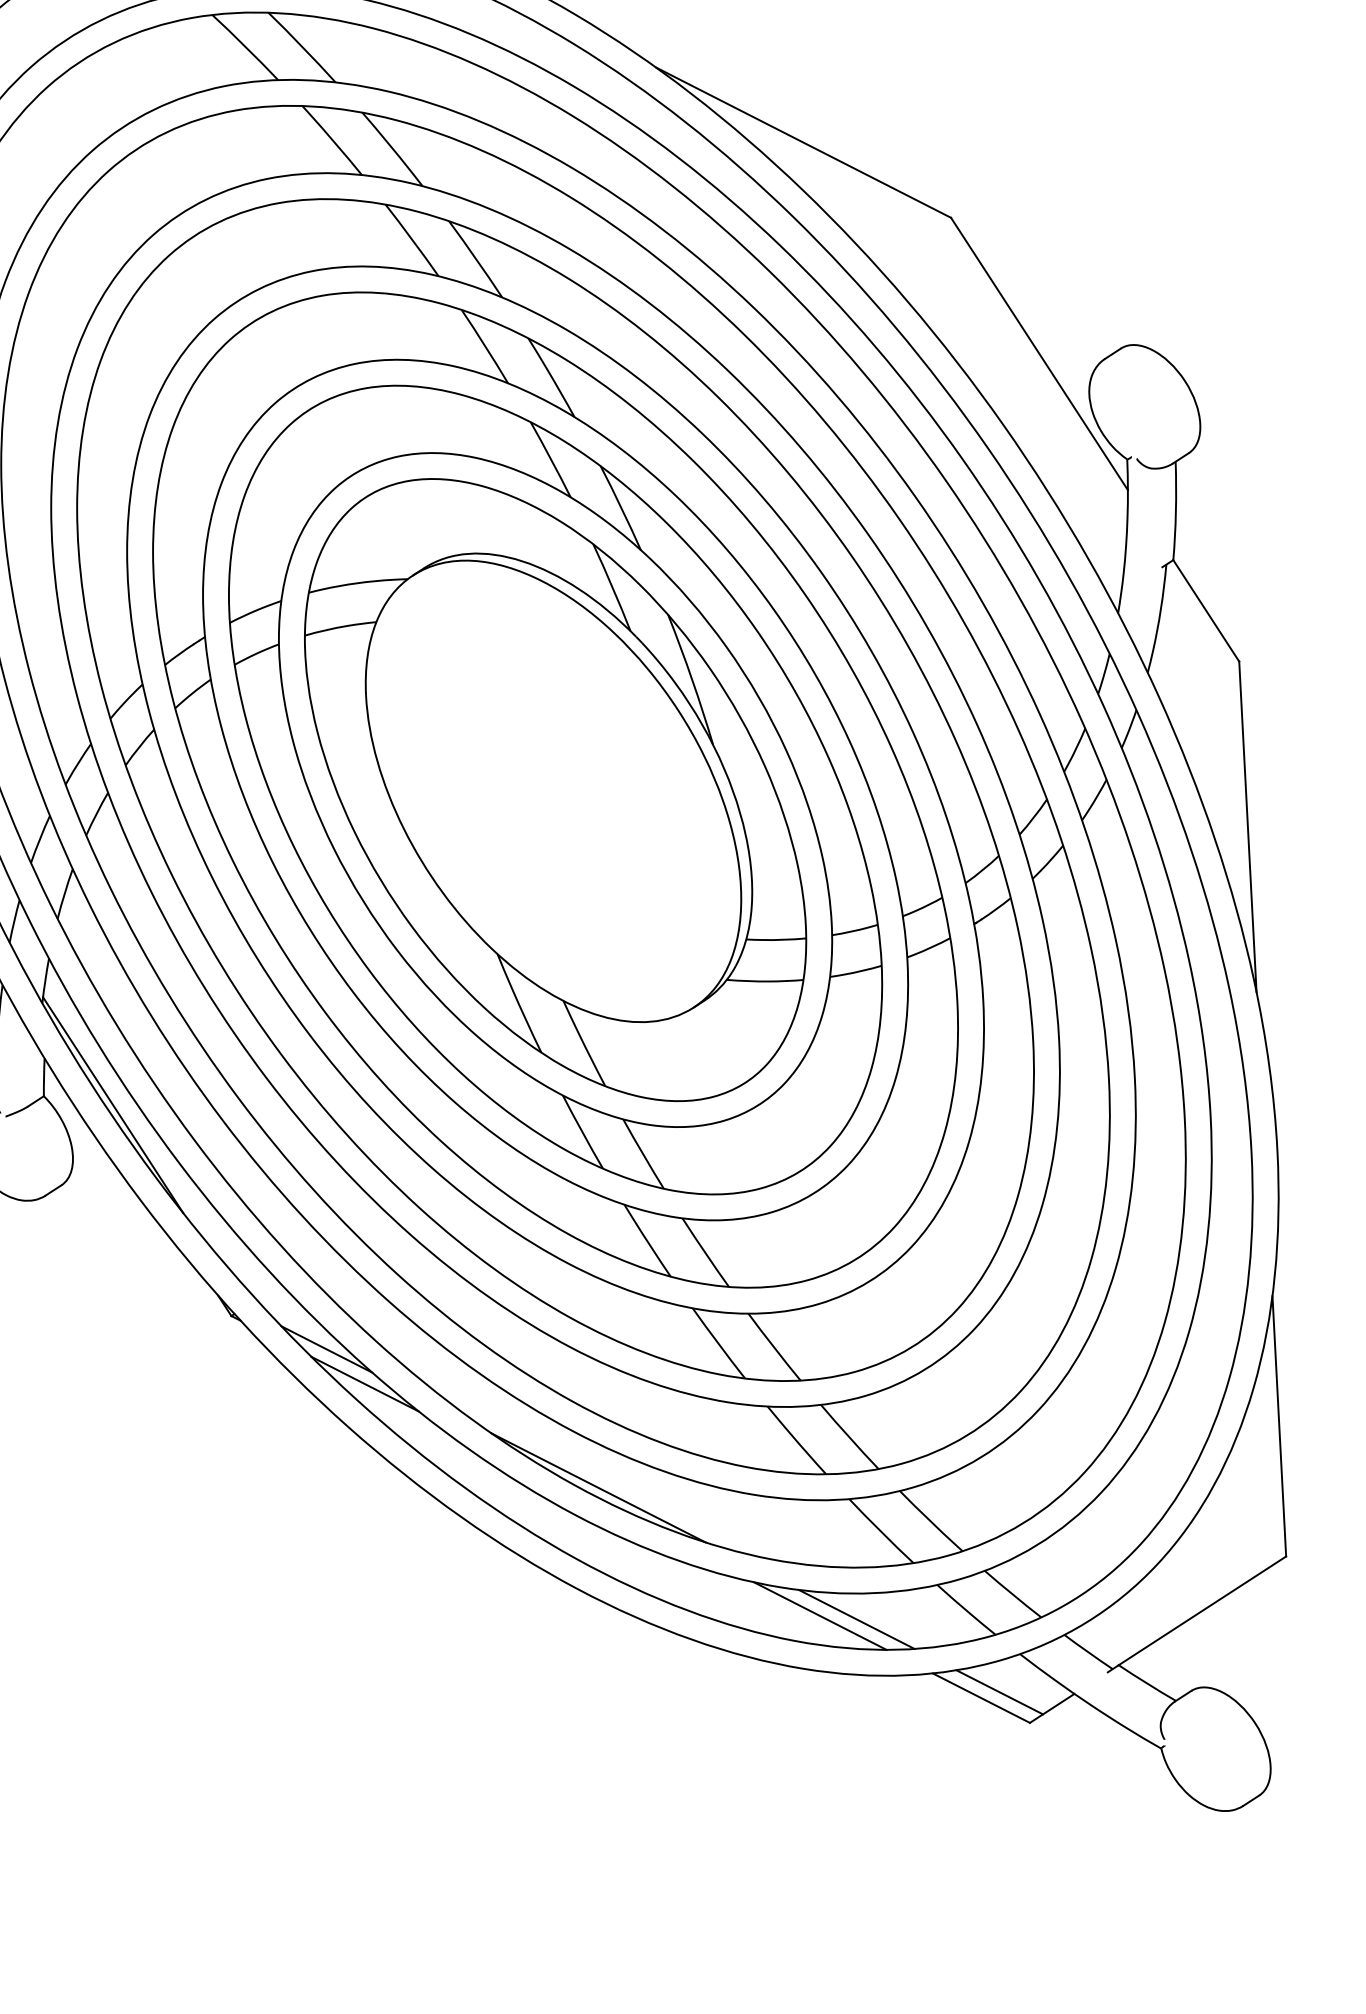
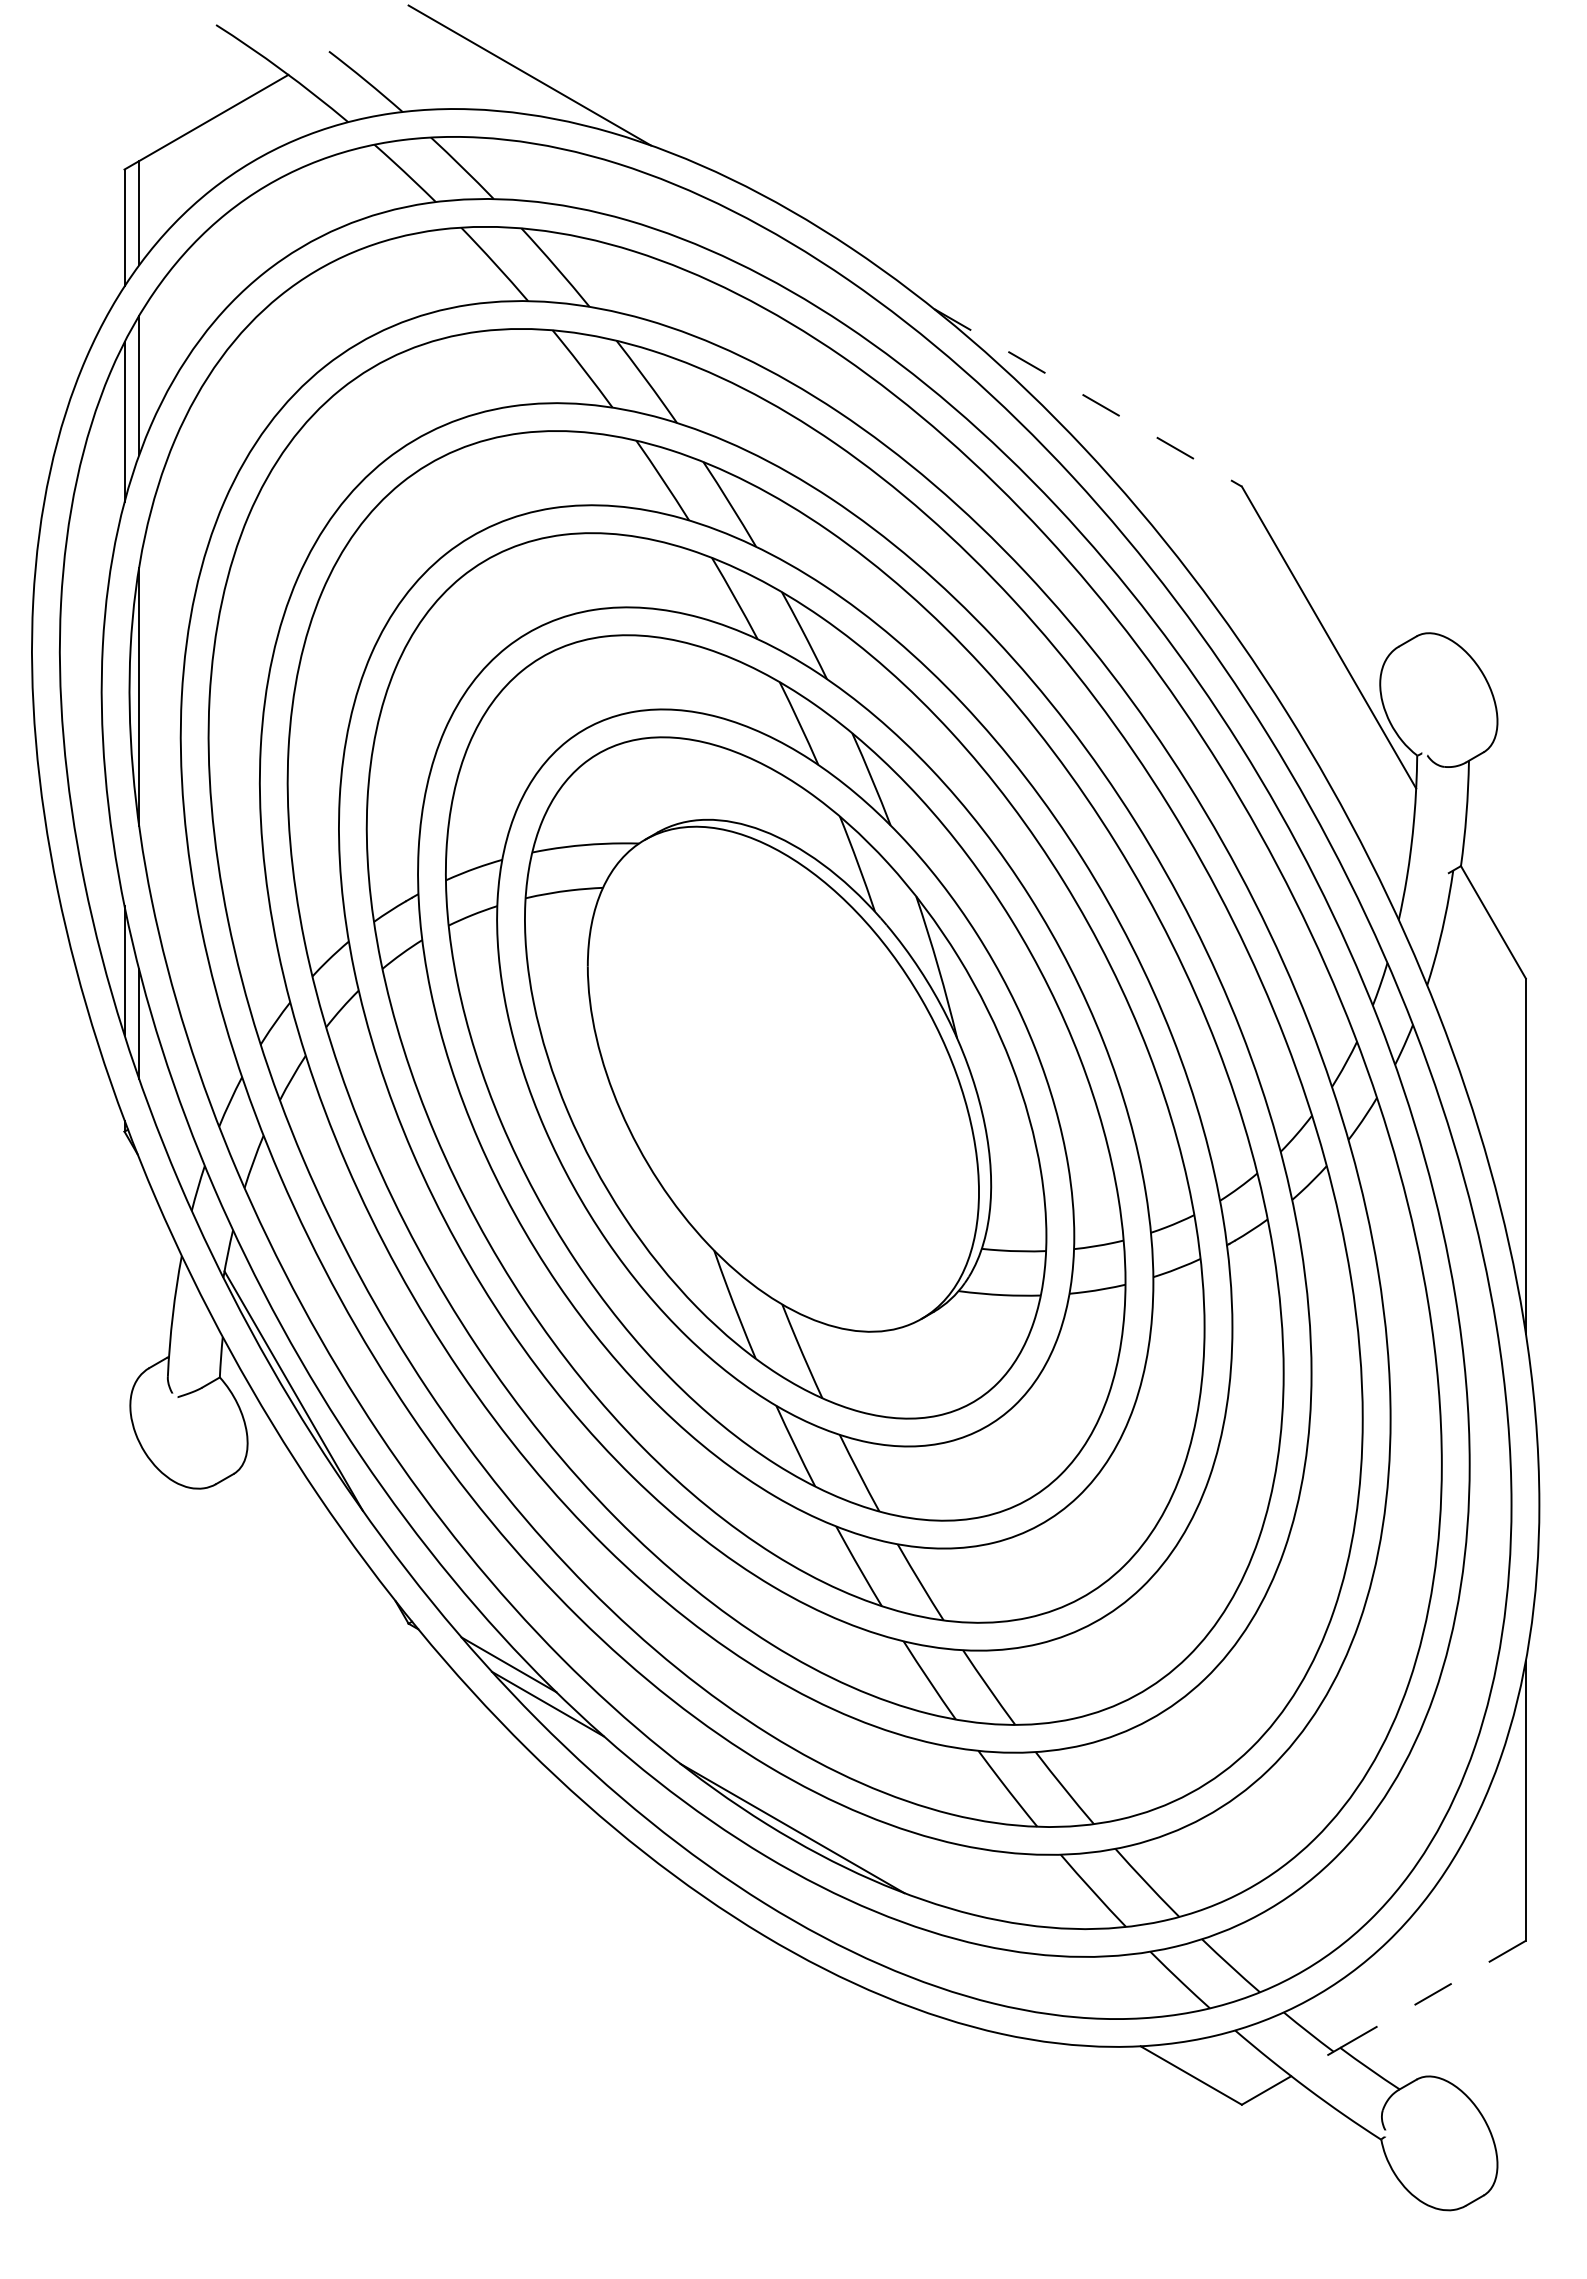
line: (803, 142) -> (1087, 397), solid -> dashed
line: (1201, 1611) -> (1432, 1994), solid -> dashed
line: (819, 1616) -> (1022, 1978), removed
line: (856, 1619) -> (1061, 1984), removed
line: (1000, 1692) -> (1211, 2070), removed

